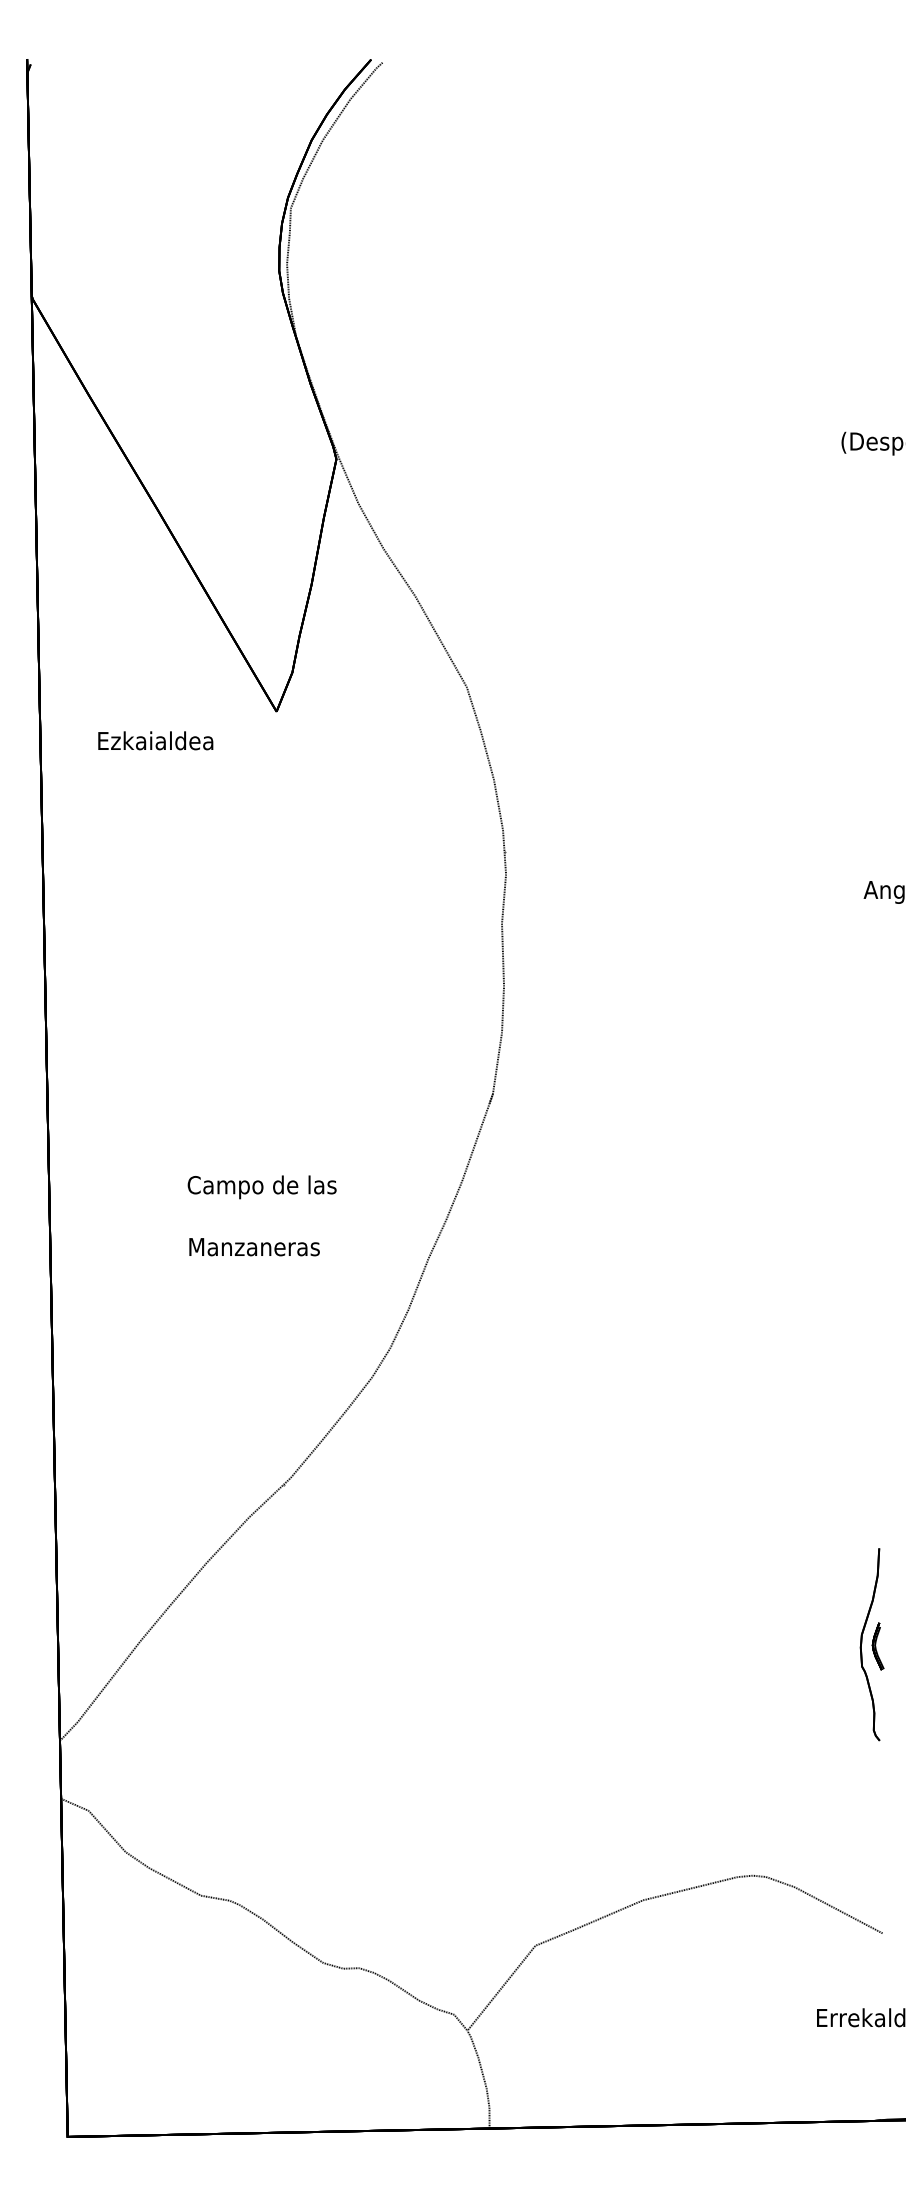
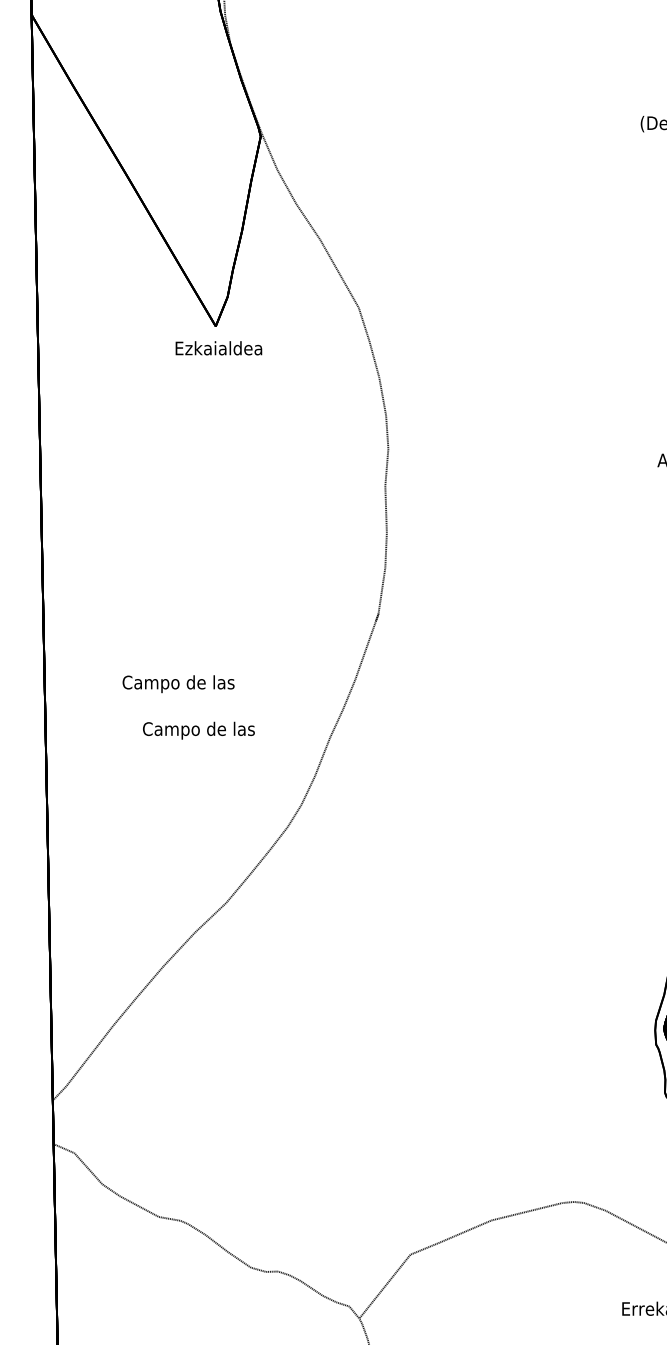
text: (155, 740) -> (218, 348), moved
text: (261, 1187) -> (178, 684), moved
text: (253, 1249) -> (198, 730), Manzaneras -> Campo de las

